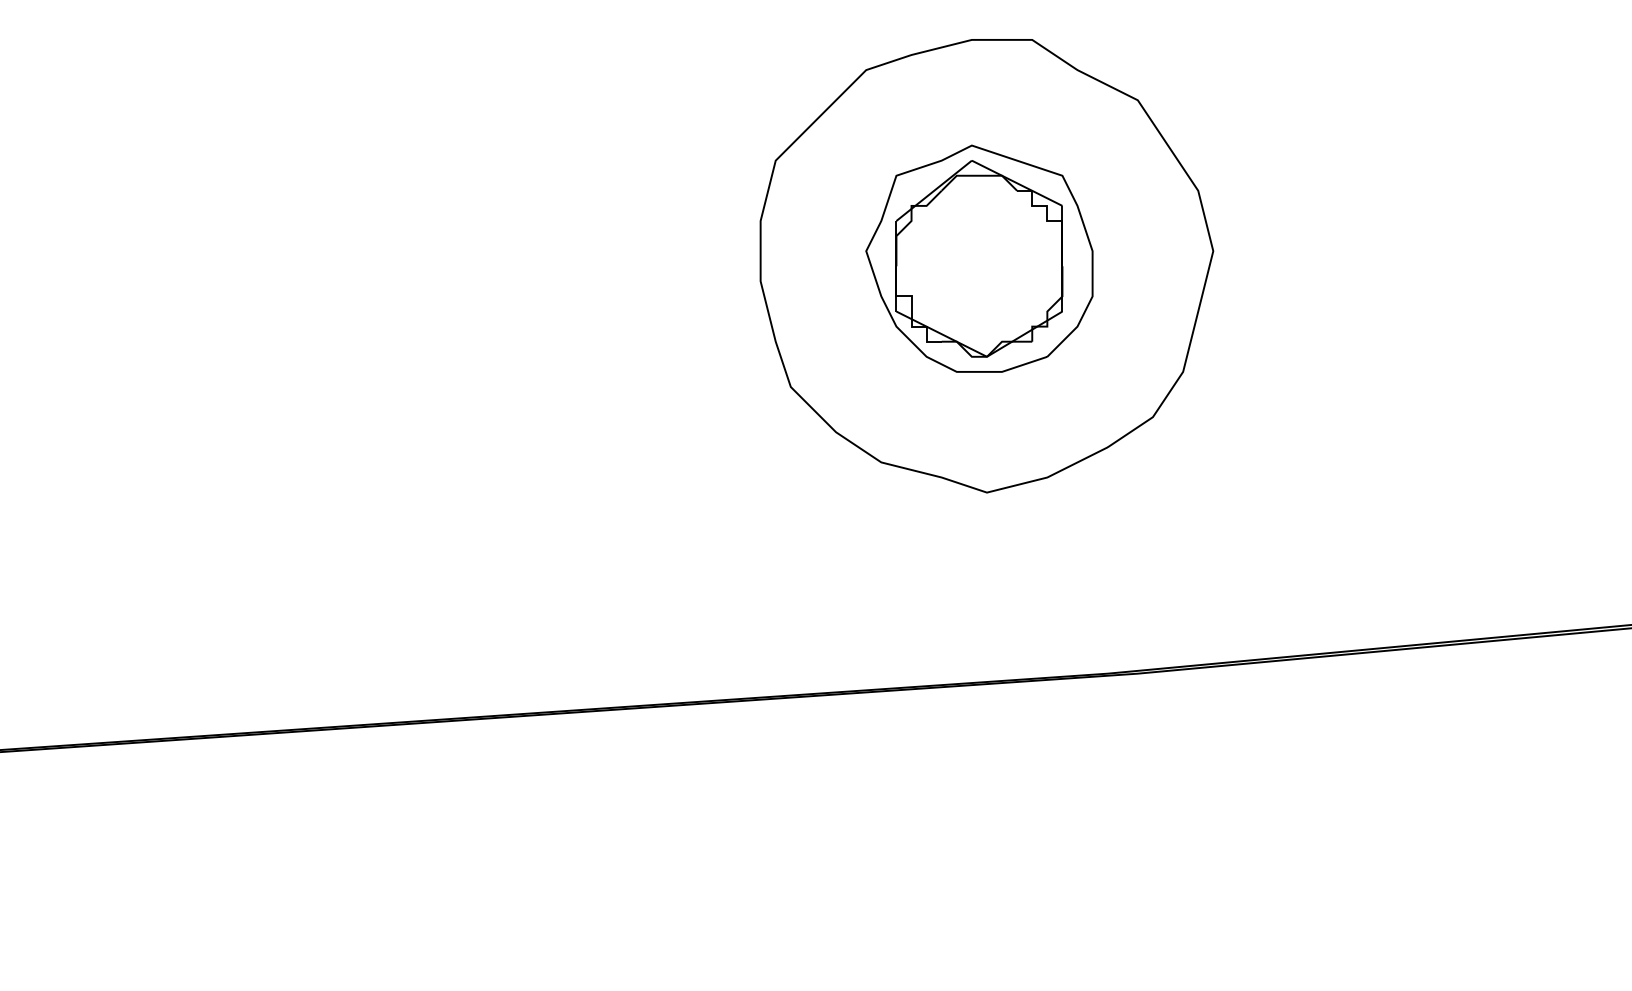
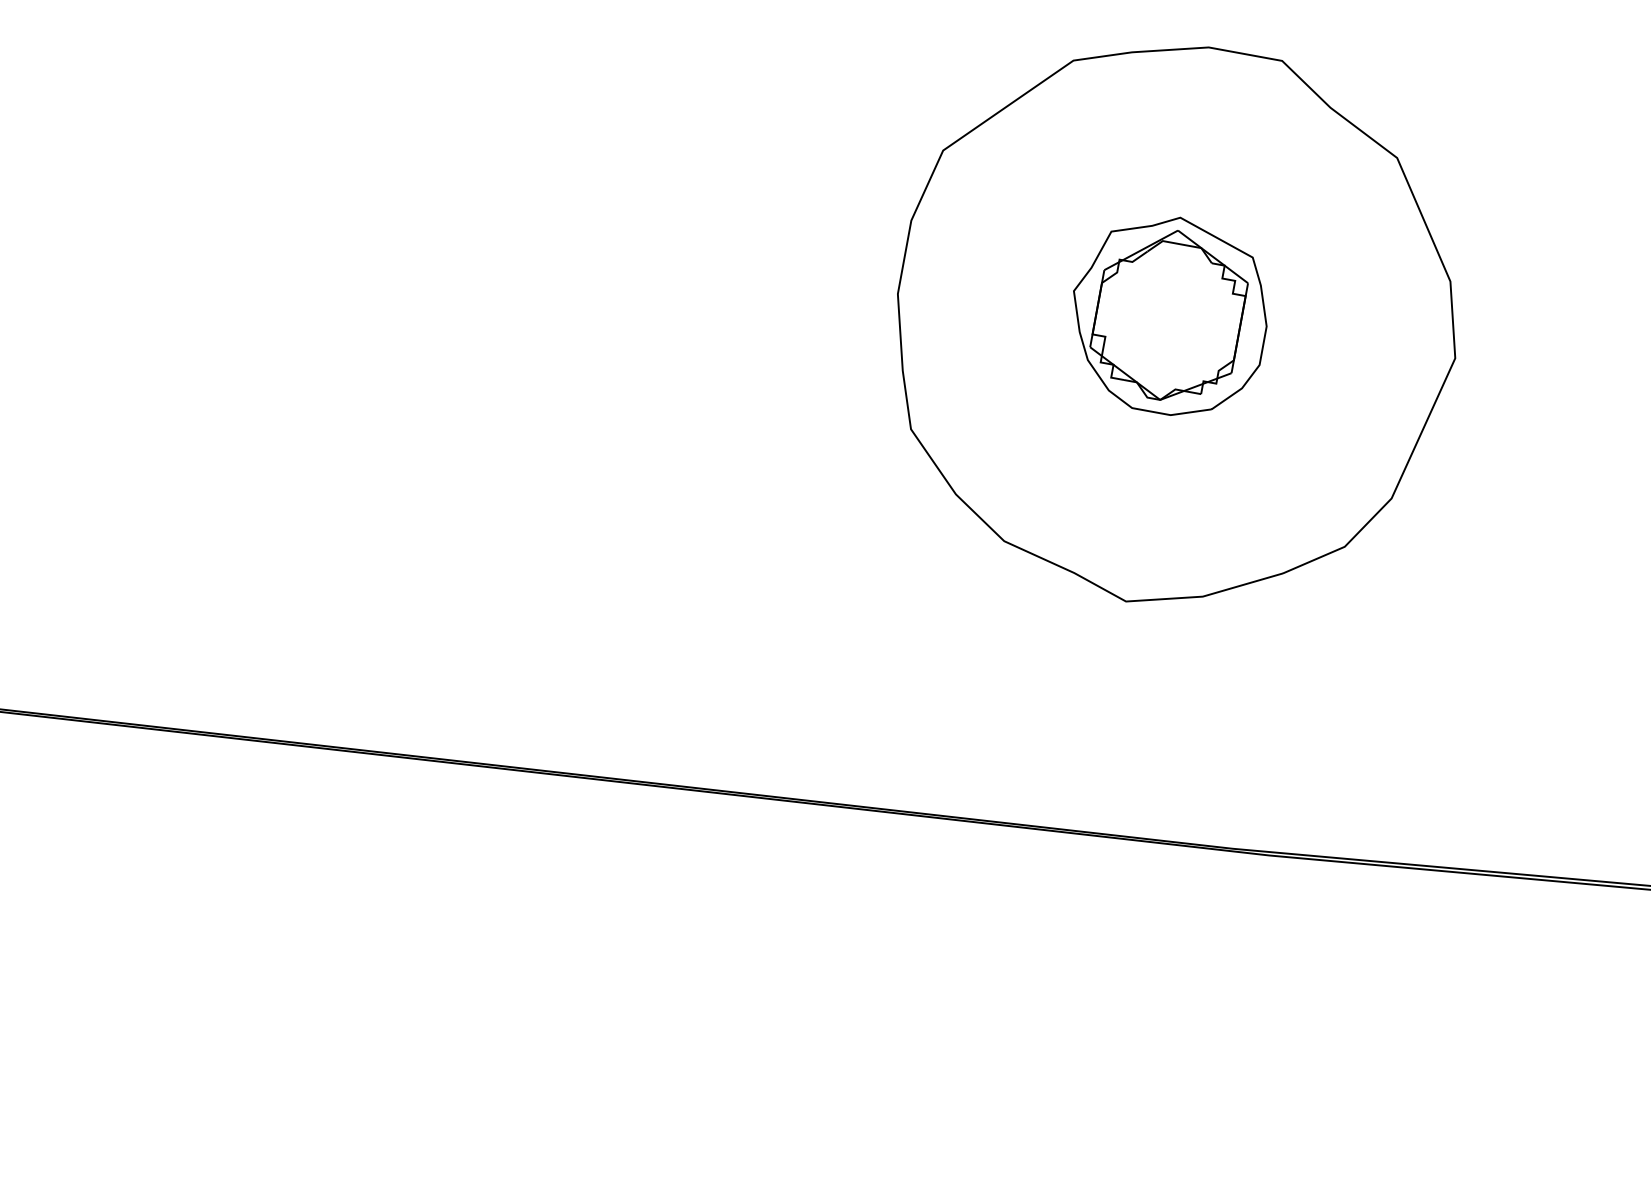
part: (979, 258) -> (1169, 315), size x0.7

